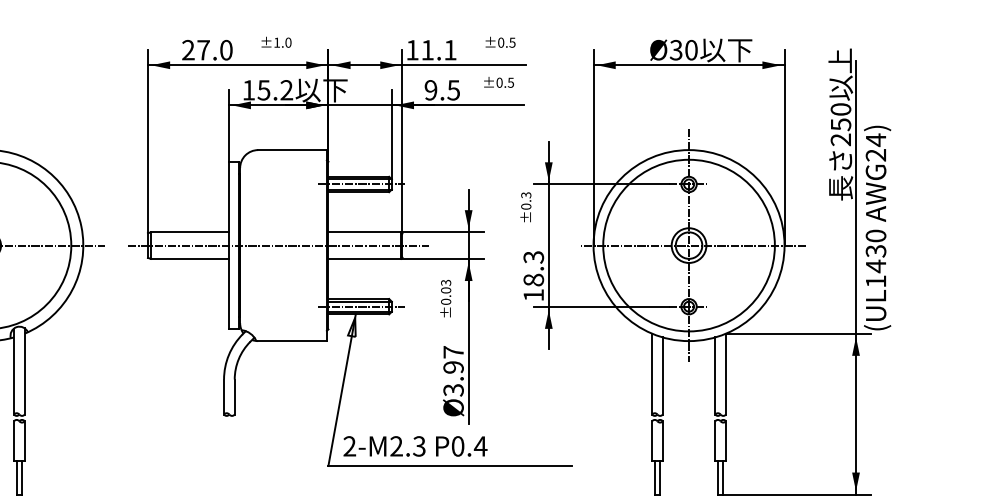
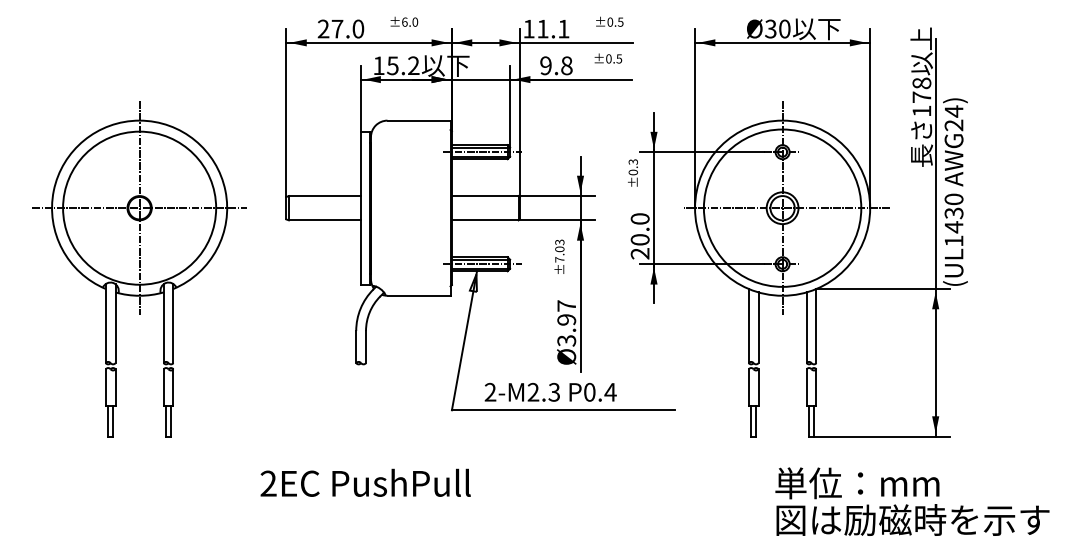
text: (276, 41) -> (404, 21), ±1.0 -> ±6.0
text: (453, 89) -> (566, 65), 9.5 -> 9.8
text: (840, 123) -> (921, 96), 250 -> 178
line: (277, 245) -> (405, 208), removed
text: (532, 276) -> (639, 236), 18.3 -> 20.0
text: (445, 301) -> (559, 259), ±0.03 -> ±7.03
text: (415, 446) -> (550, 392), moved

